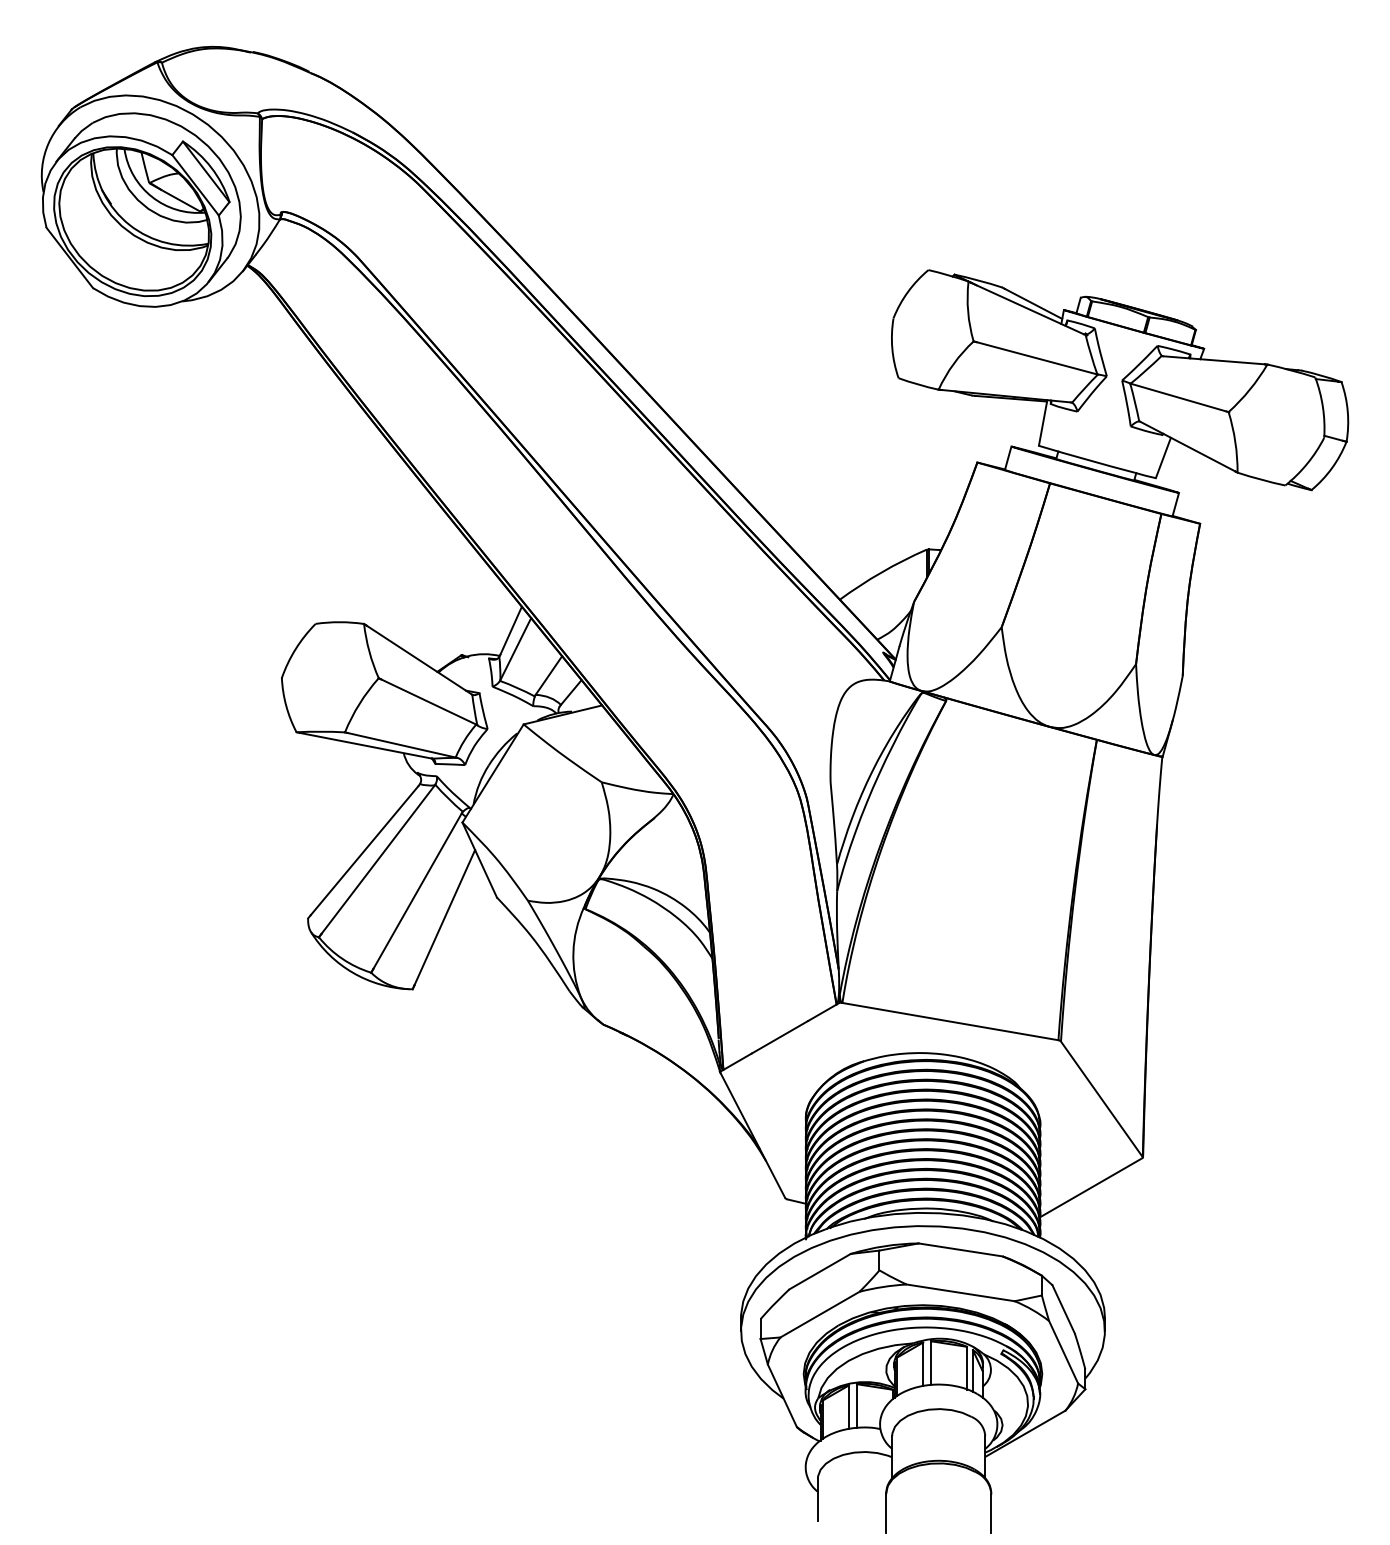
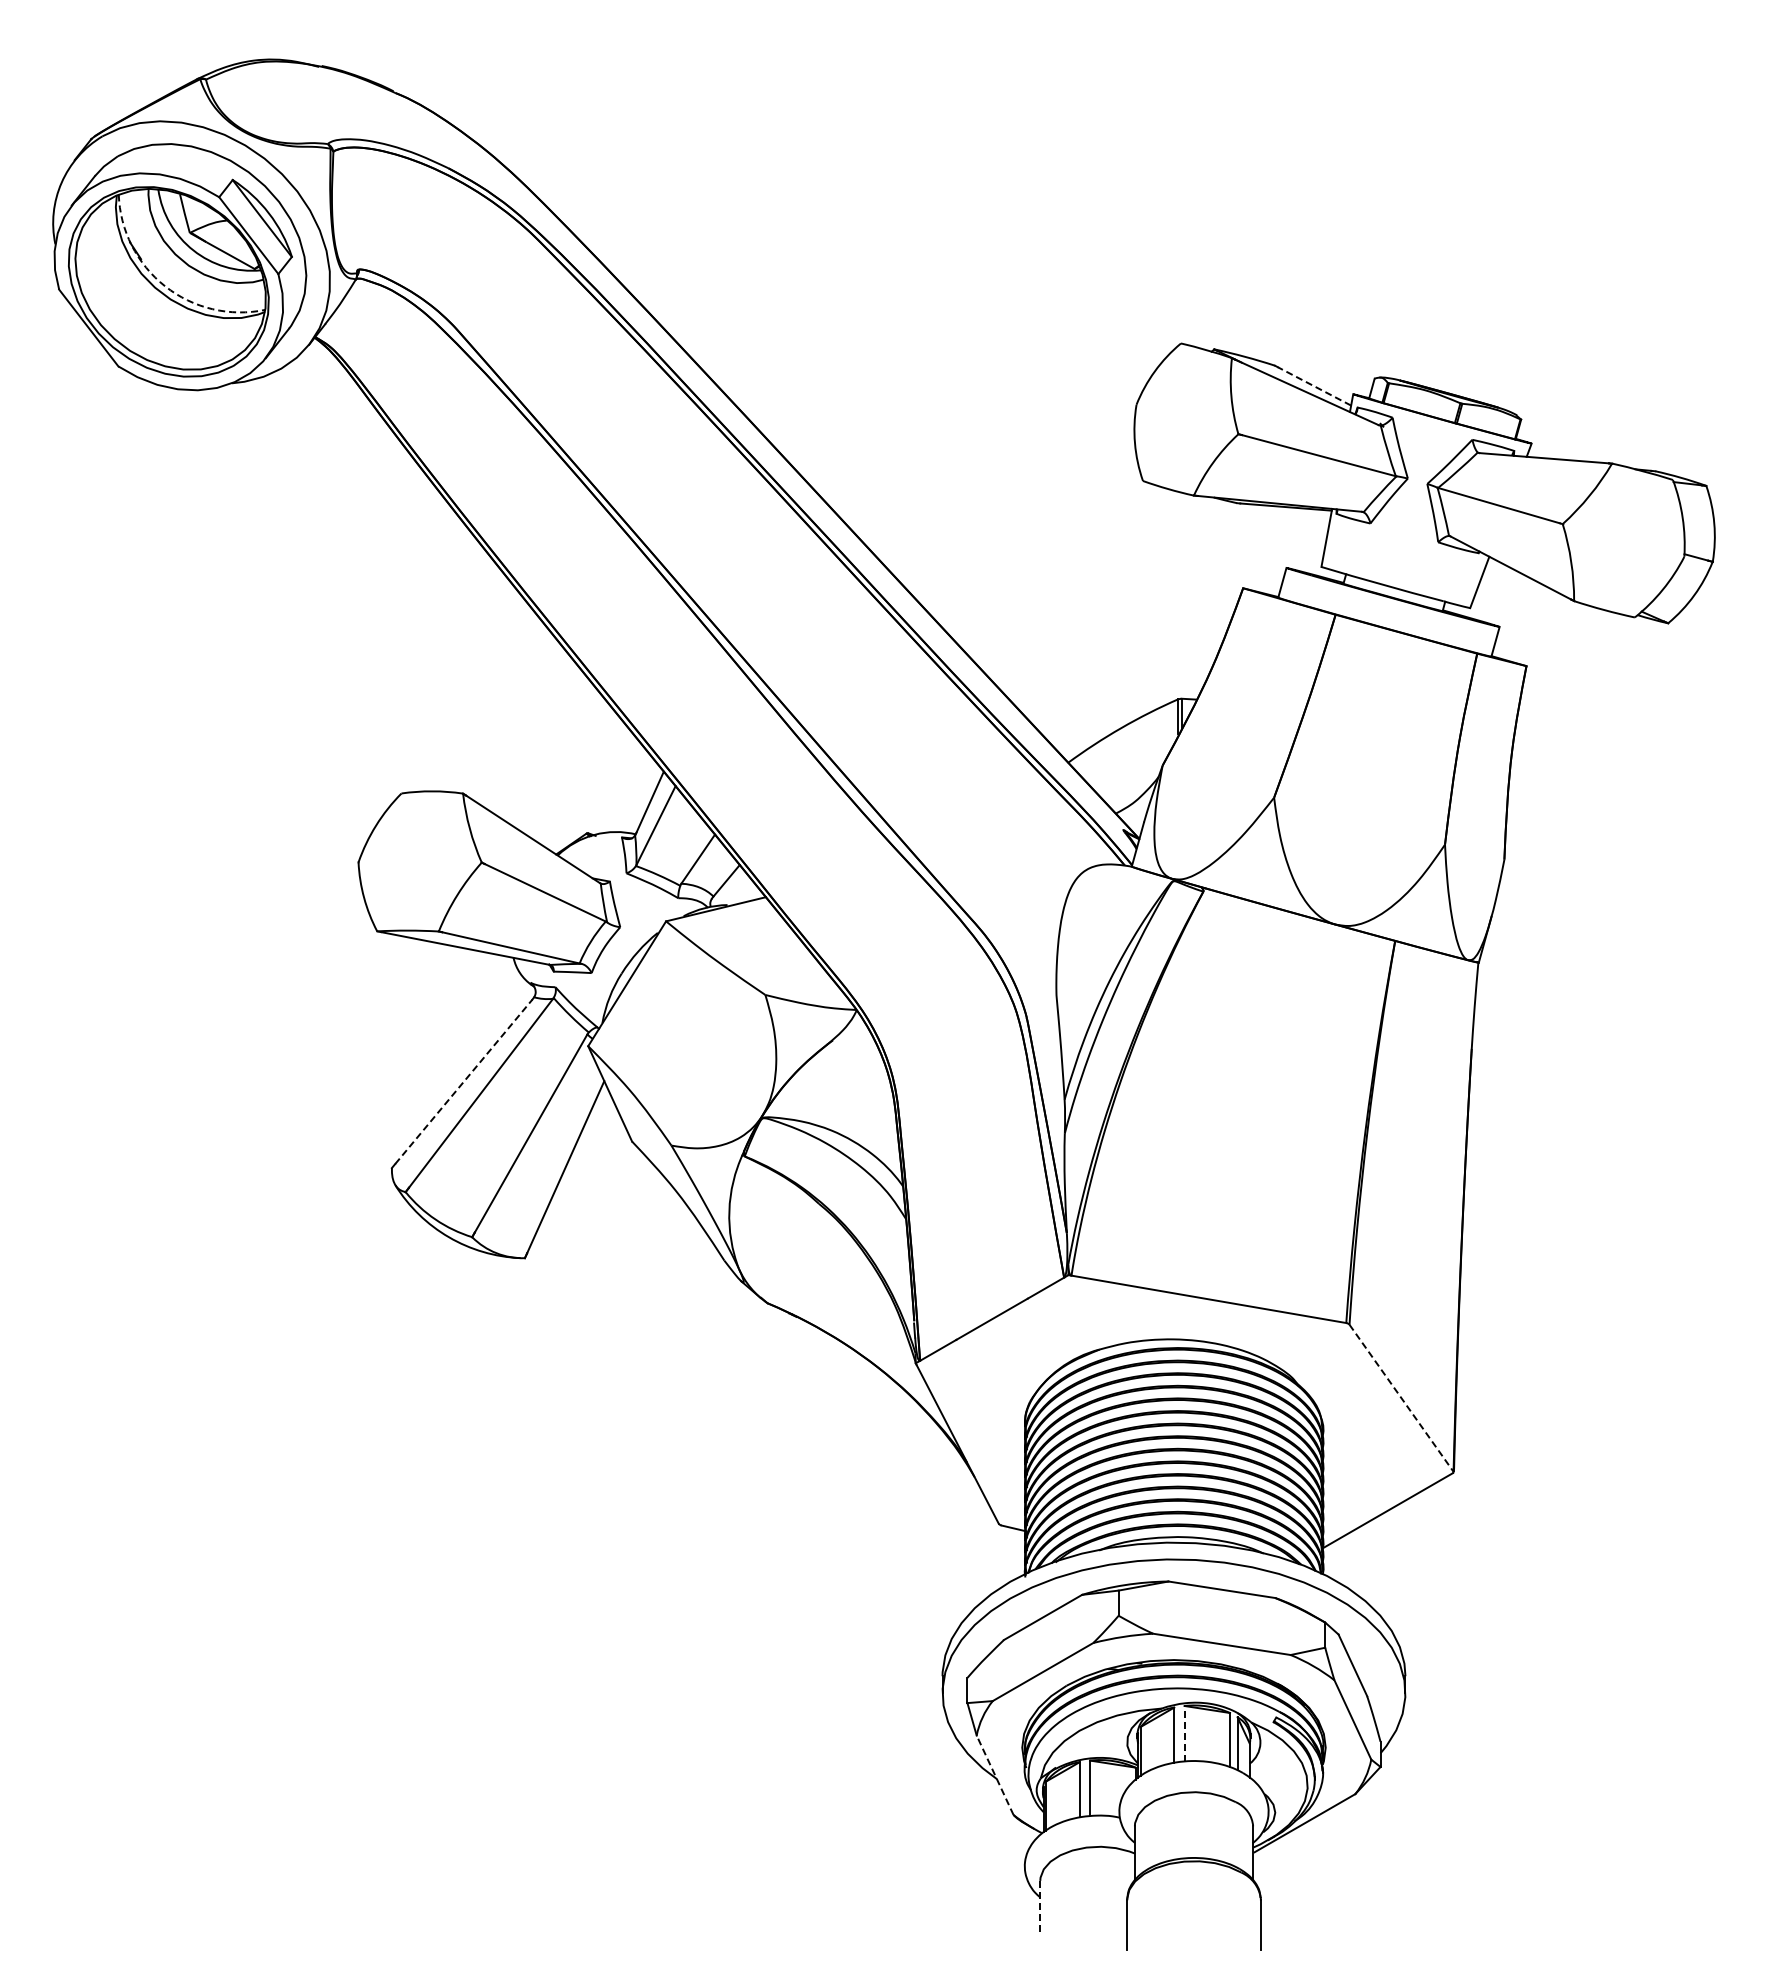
arc: (130, 225) -> (165, 286), solid -> dashed
line: (1033, 303) -> (1314, 386), solid -> dashed
line: (364, 850) -> (463, 1081), solid -> dashed
line: (1101, 1099) -> (1401, 1398), solid -> dashed
line: (931, 1362) -> (1184, 1733), solid -> dashed
line: (782, 1395) -> (995, 1775), solid -> dashed
line: (818, 1500) -> (1040, 1908), solid -> dashed

